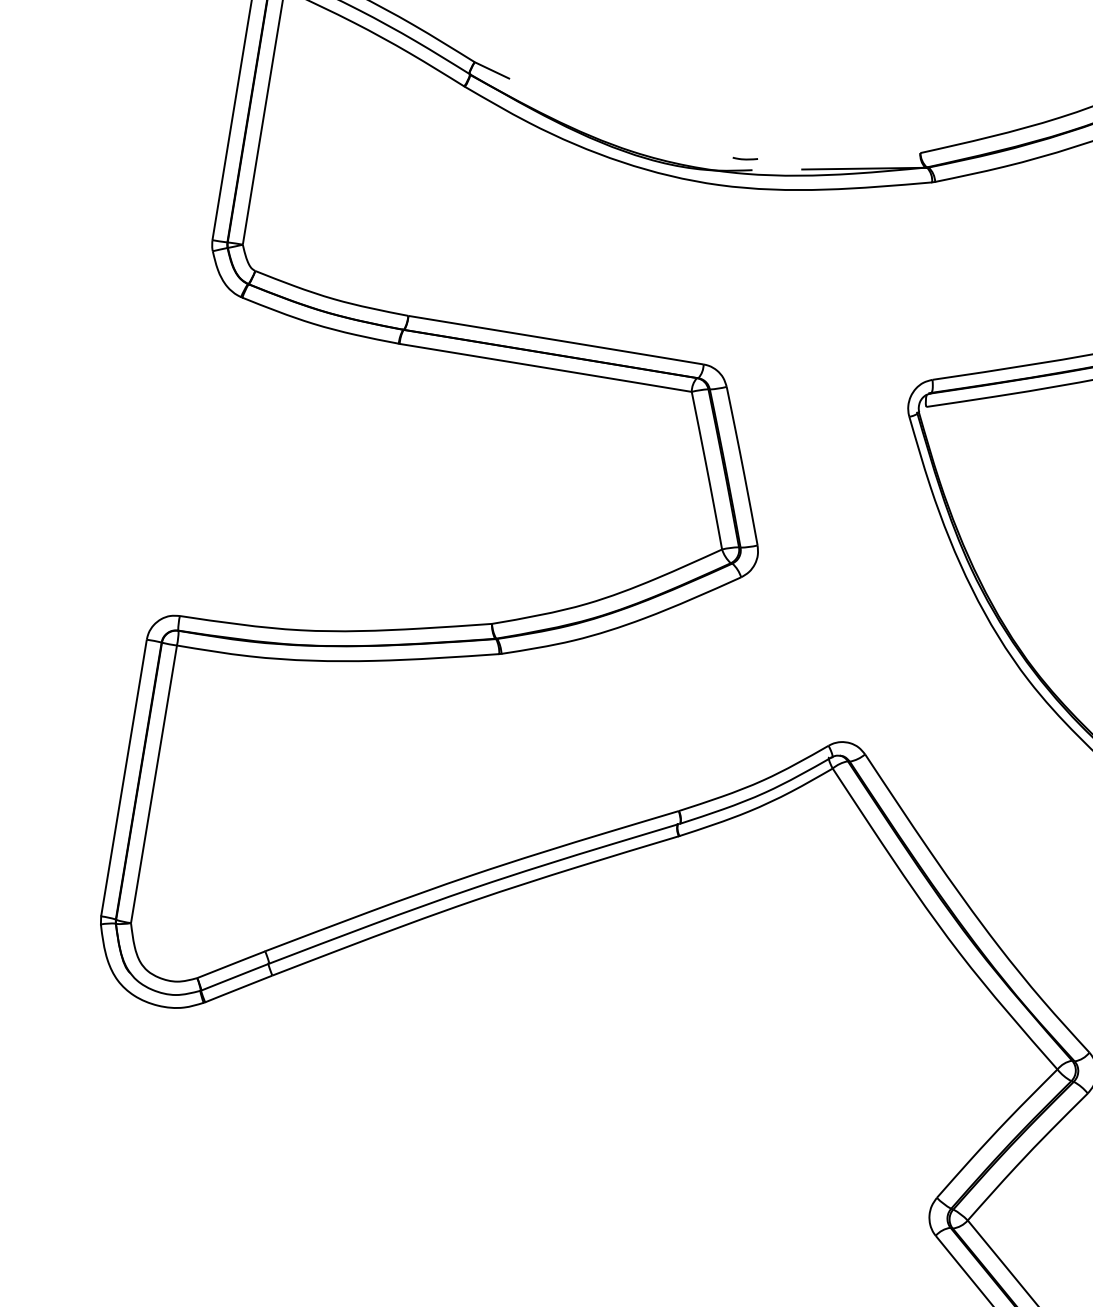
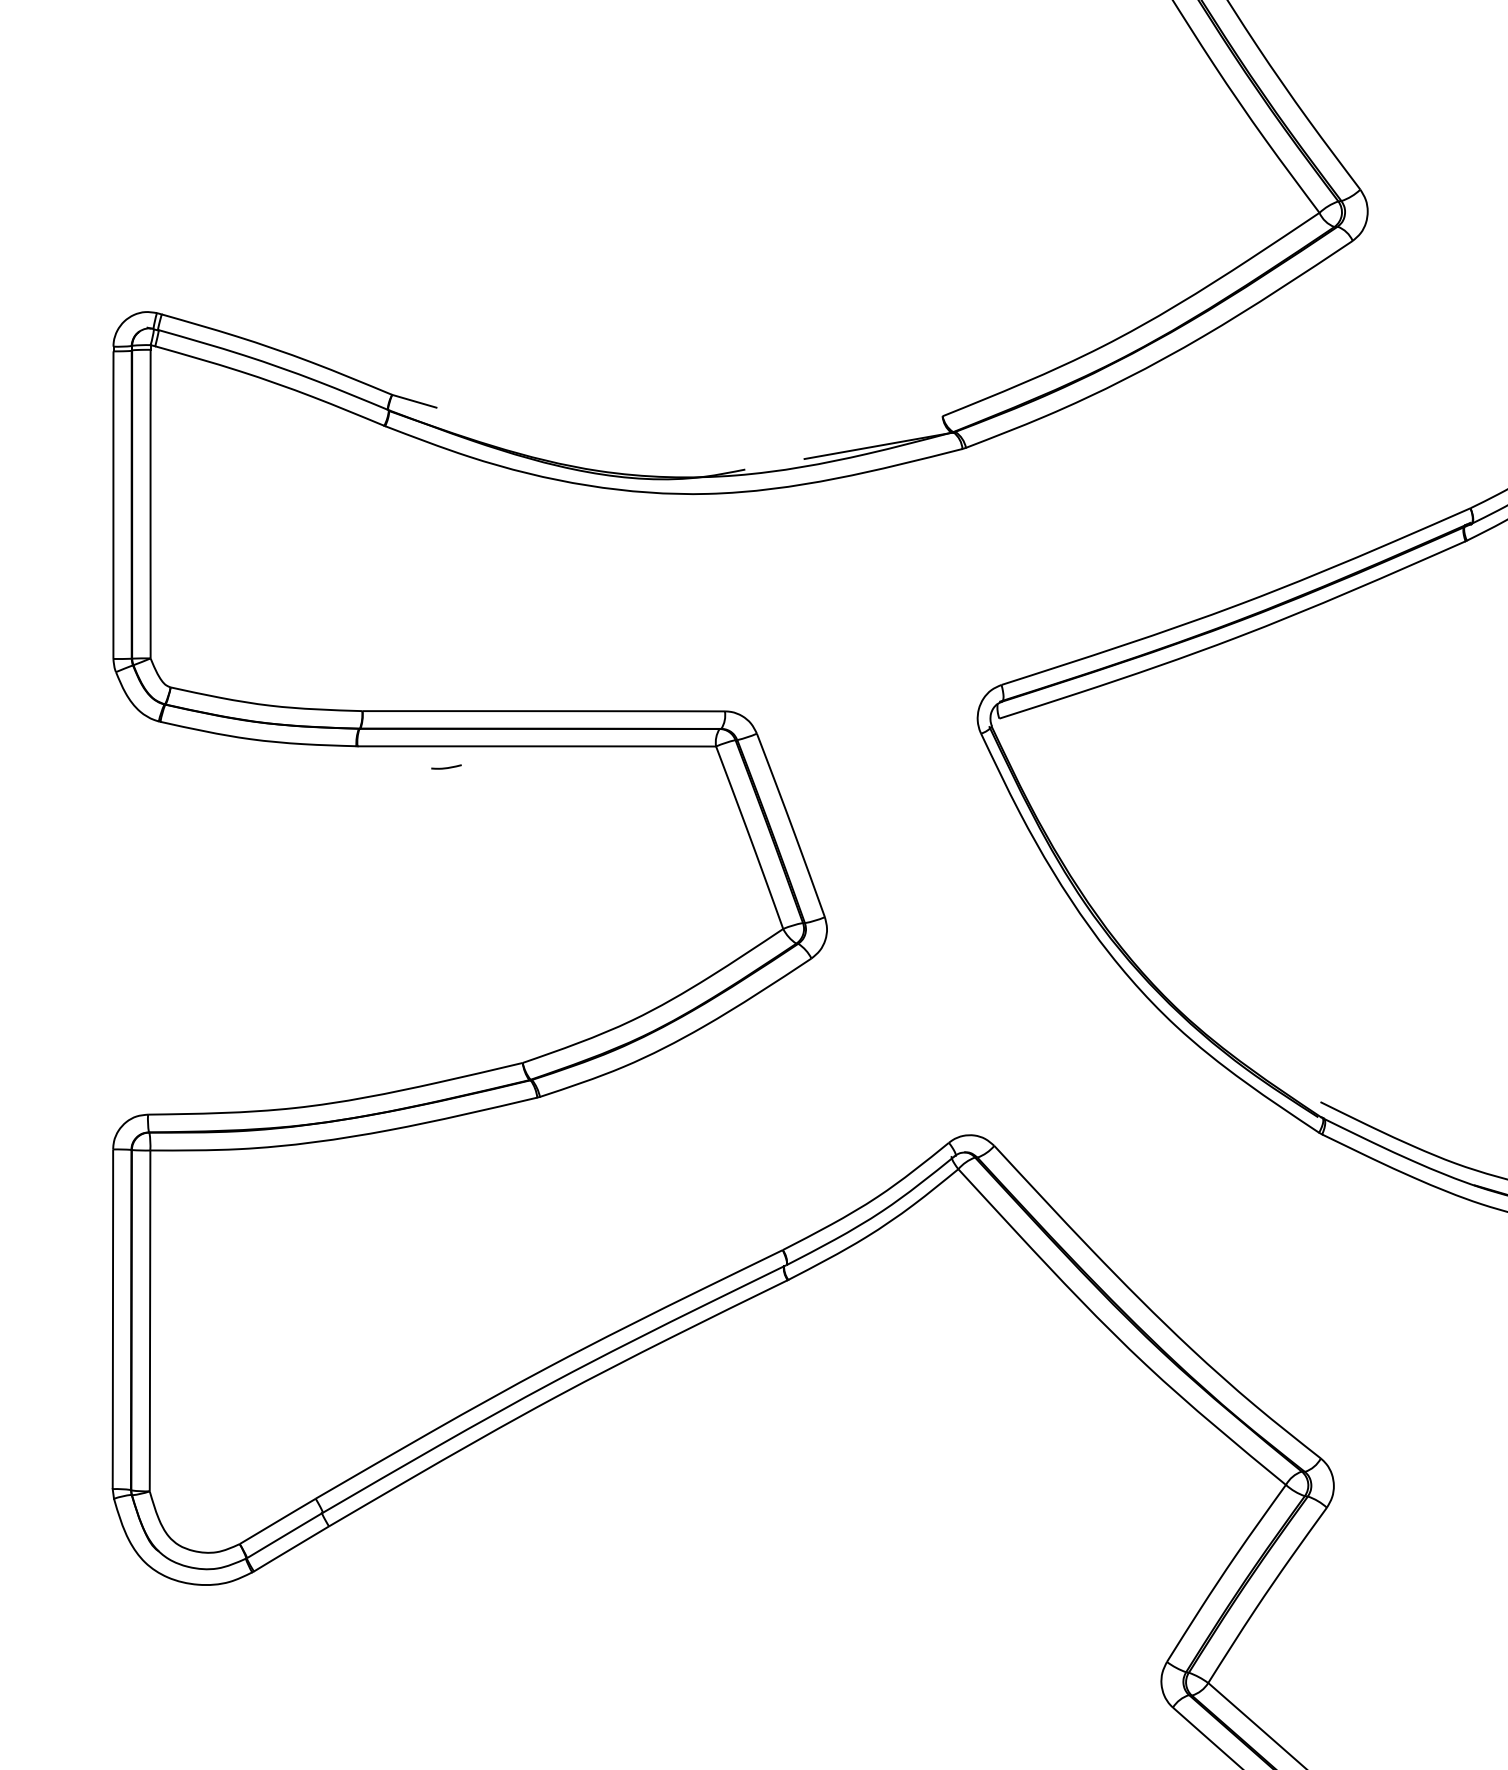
line: (745, 158) -> (446, 767), moved

